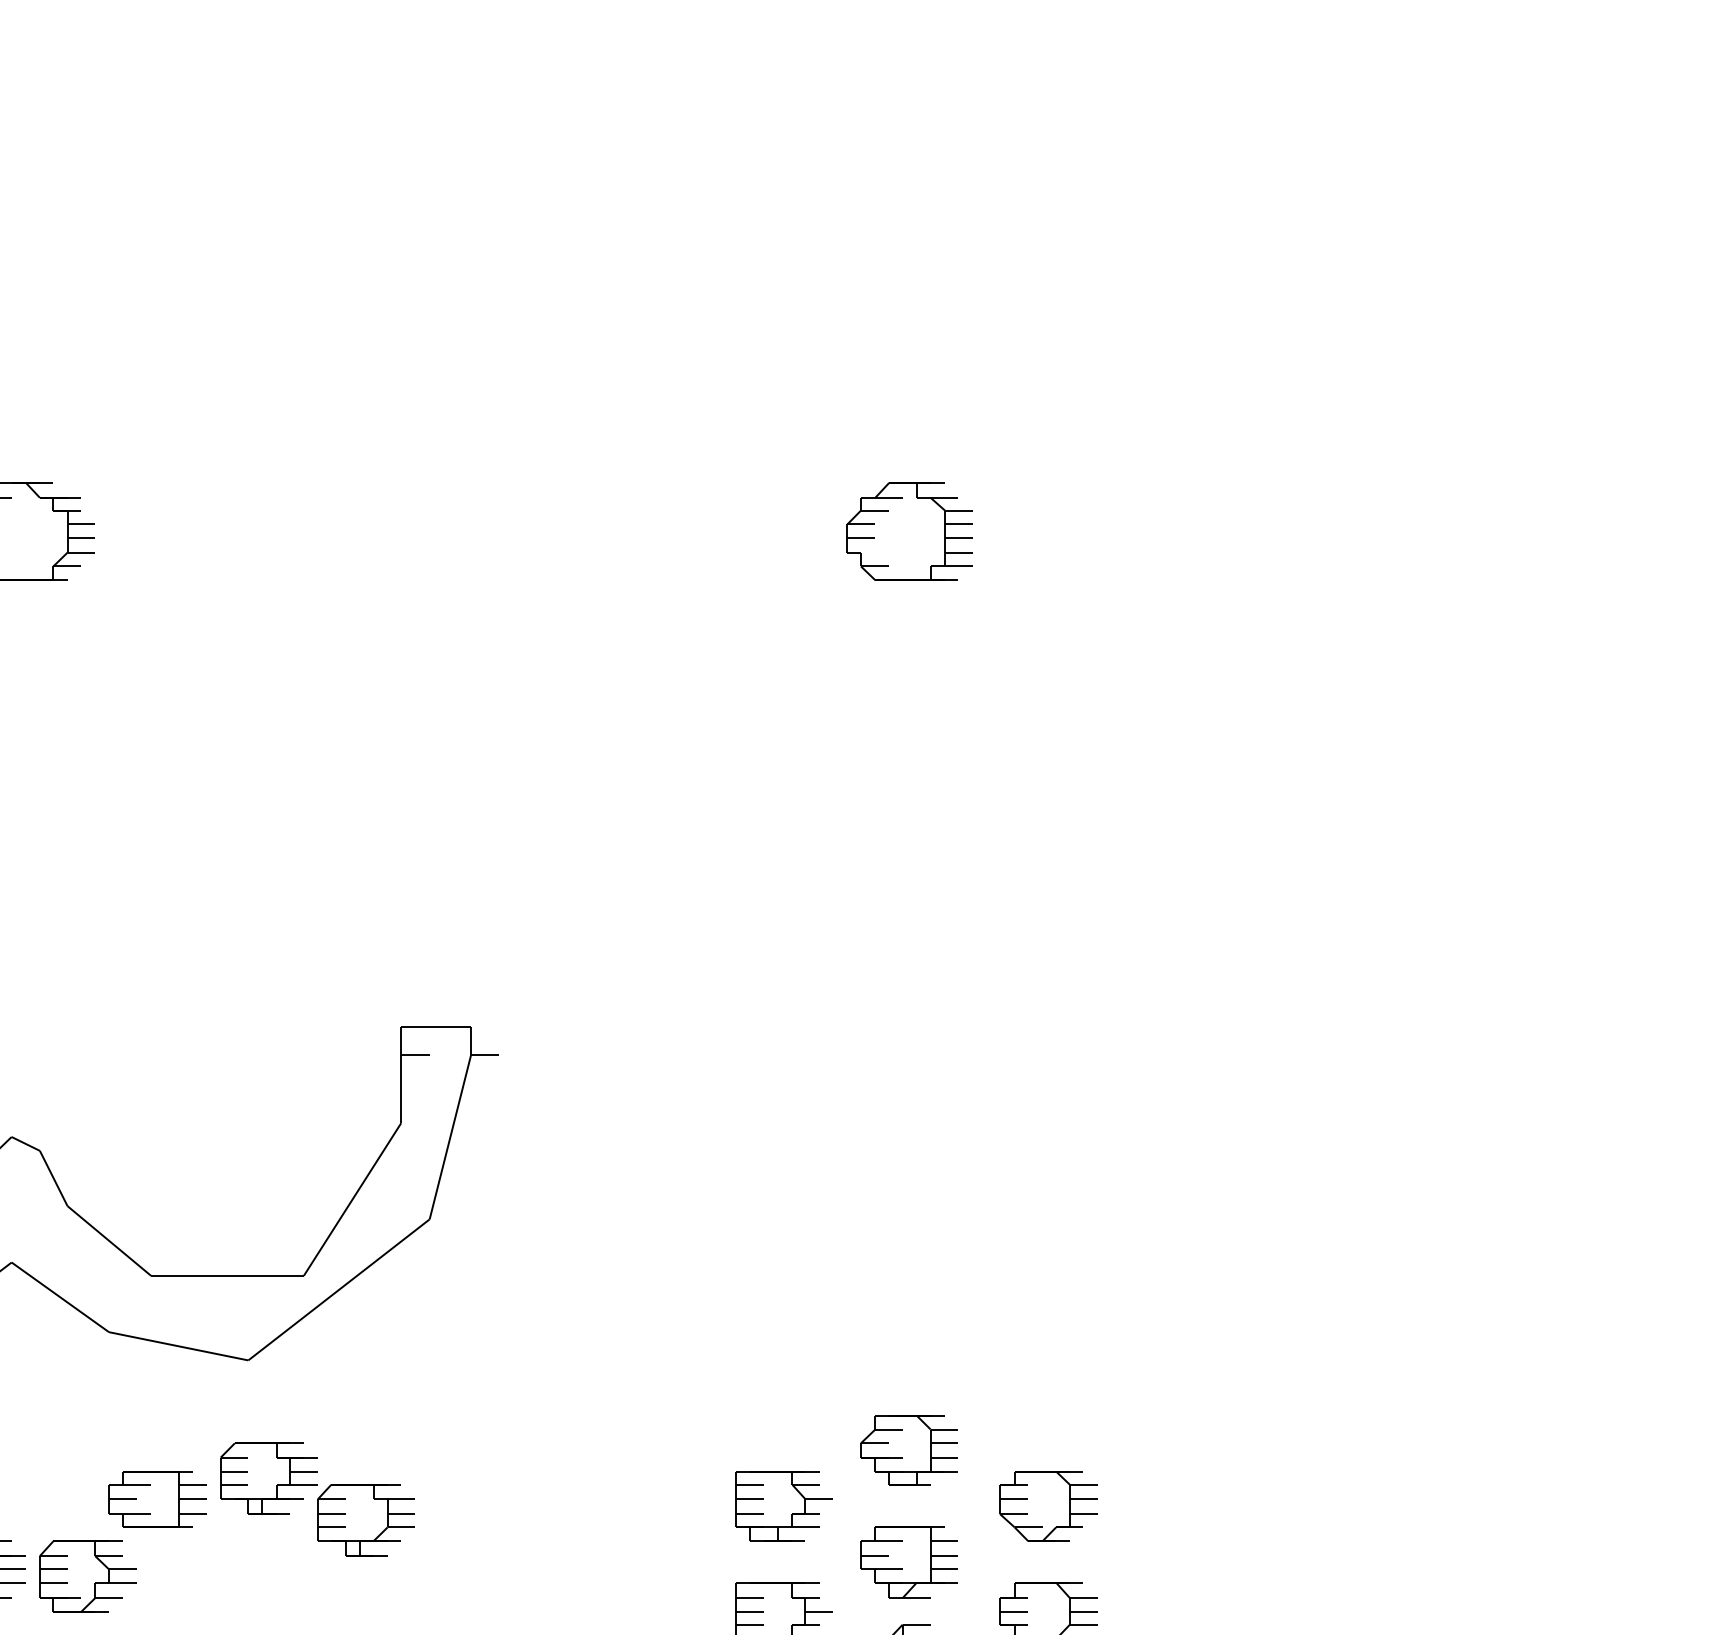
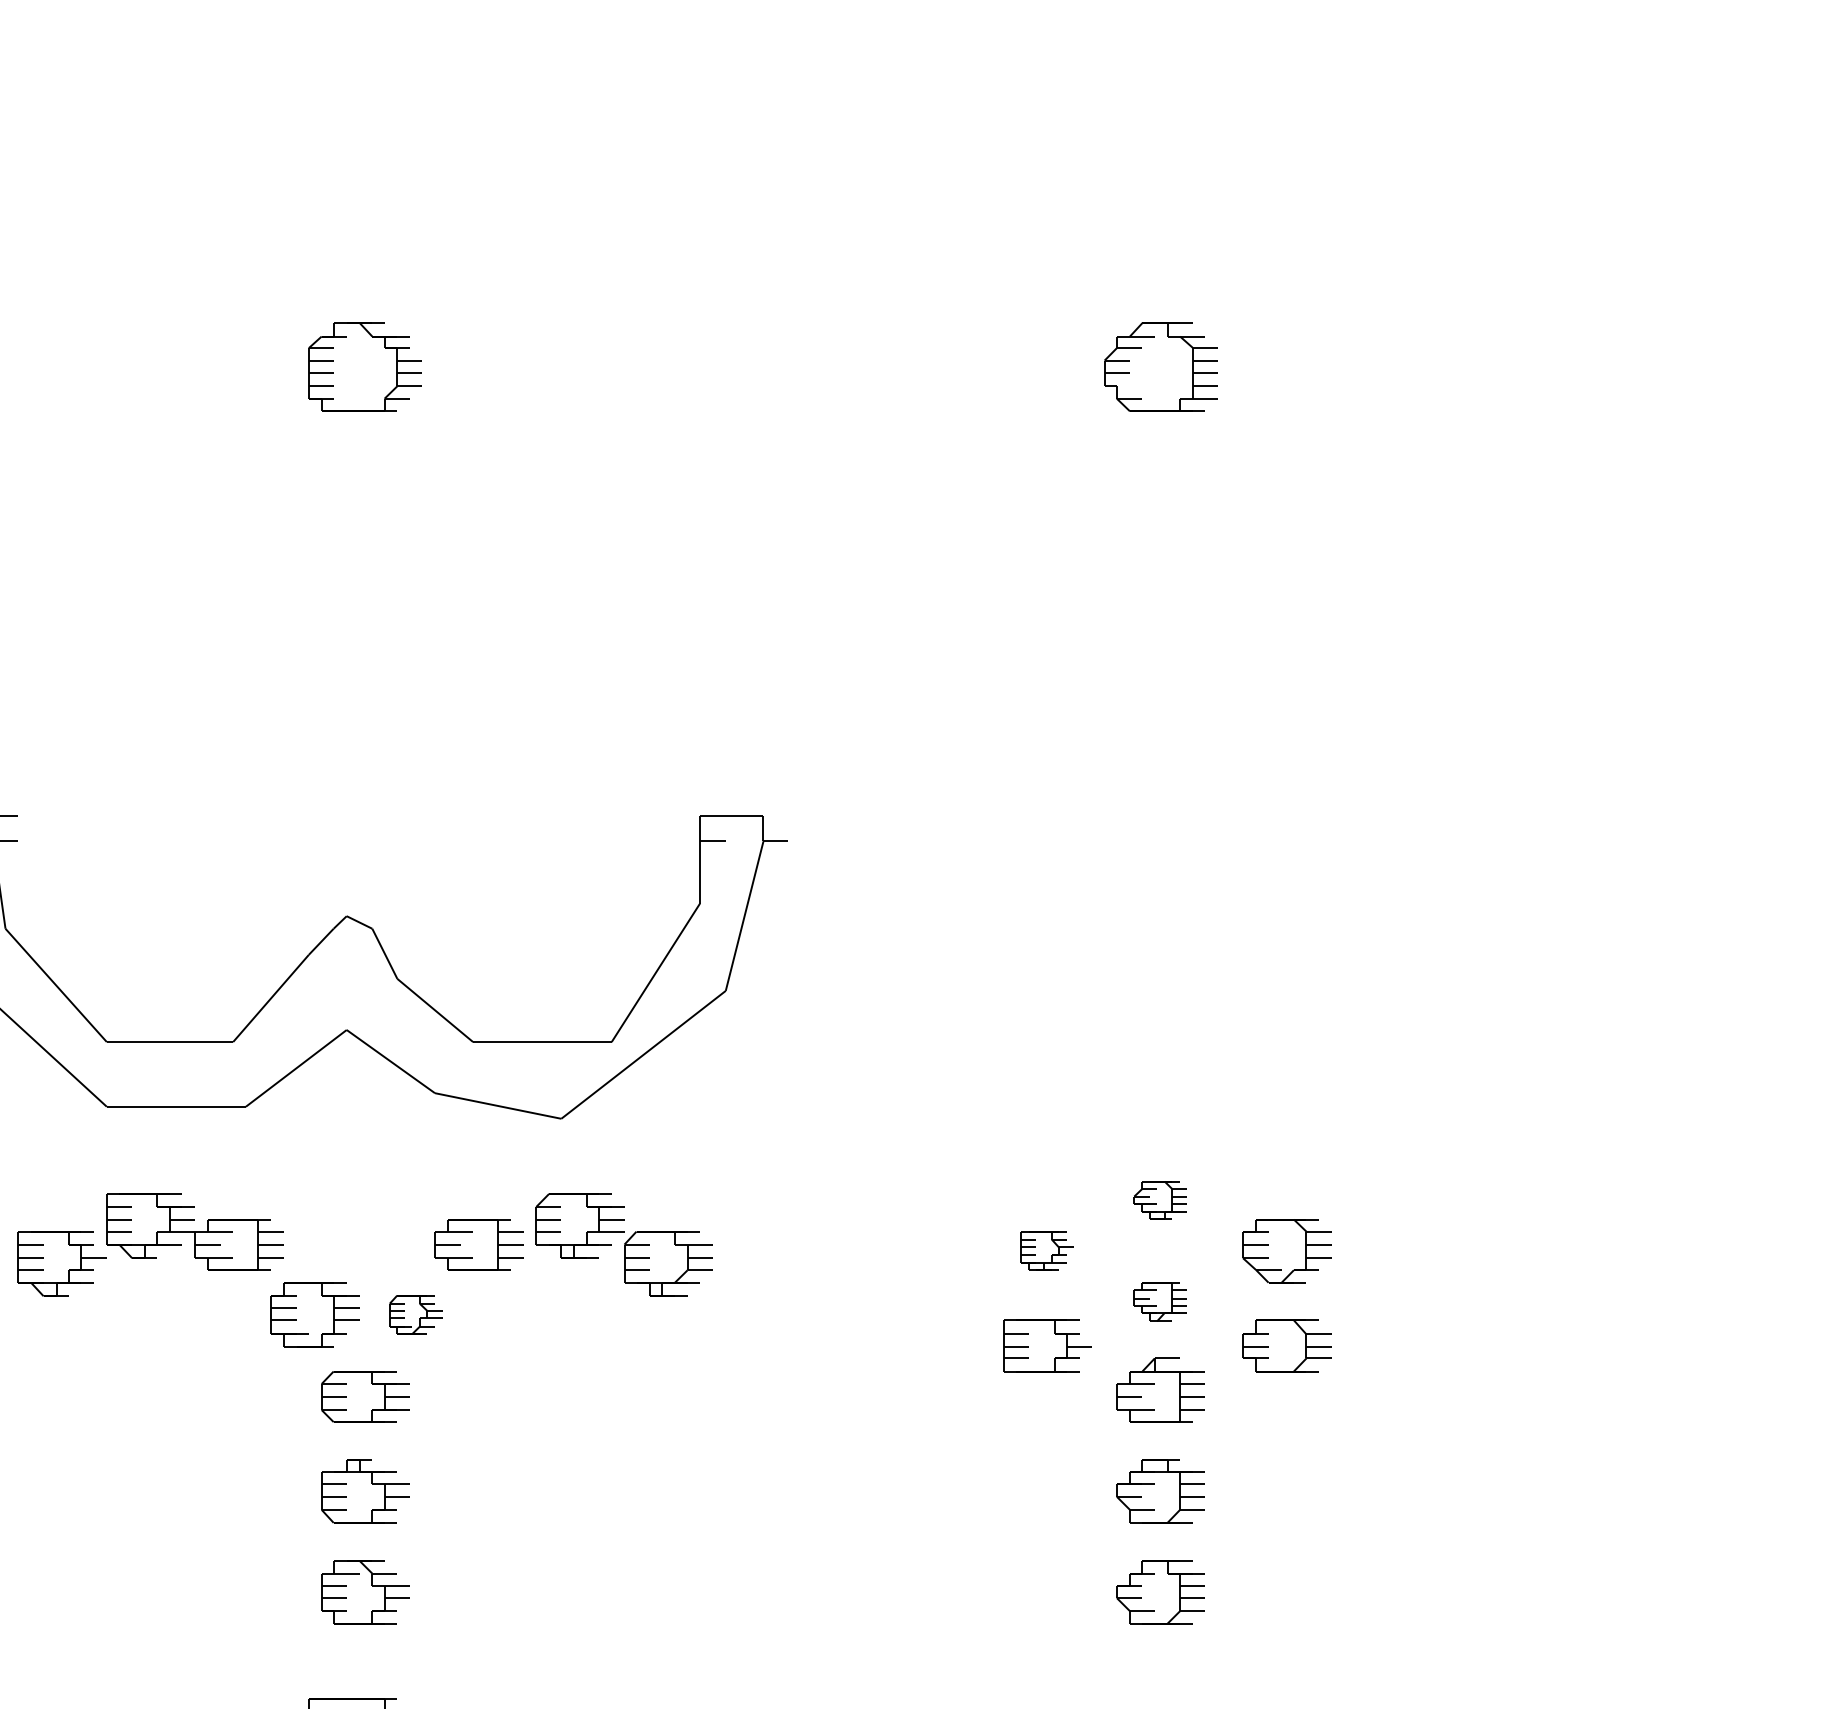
part: (909, 1450) -> (1160, 1200), size x0.6
part: (784, 1506) -> (1047, 1251), size x0.6
part: (909, 1561) -> (1160, 1301), size x0.6
part: (87, 1576) -> (415, 1314), size x0.6

